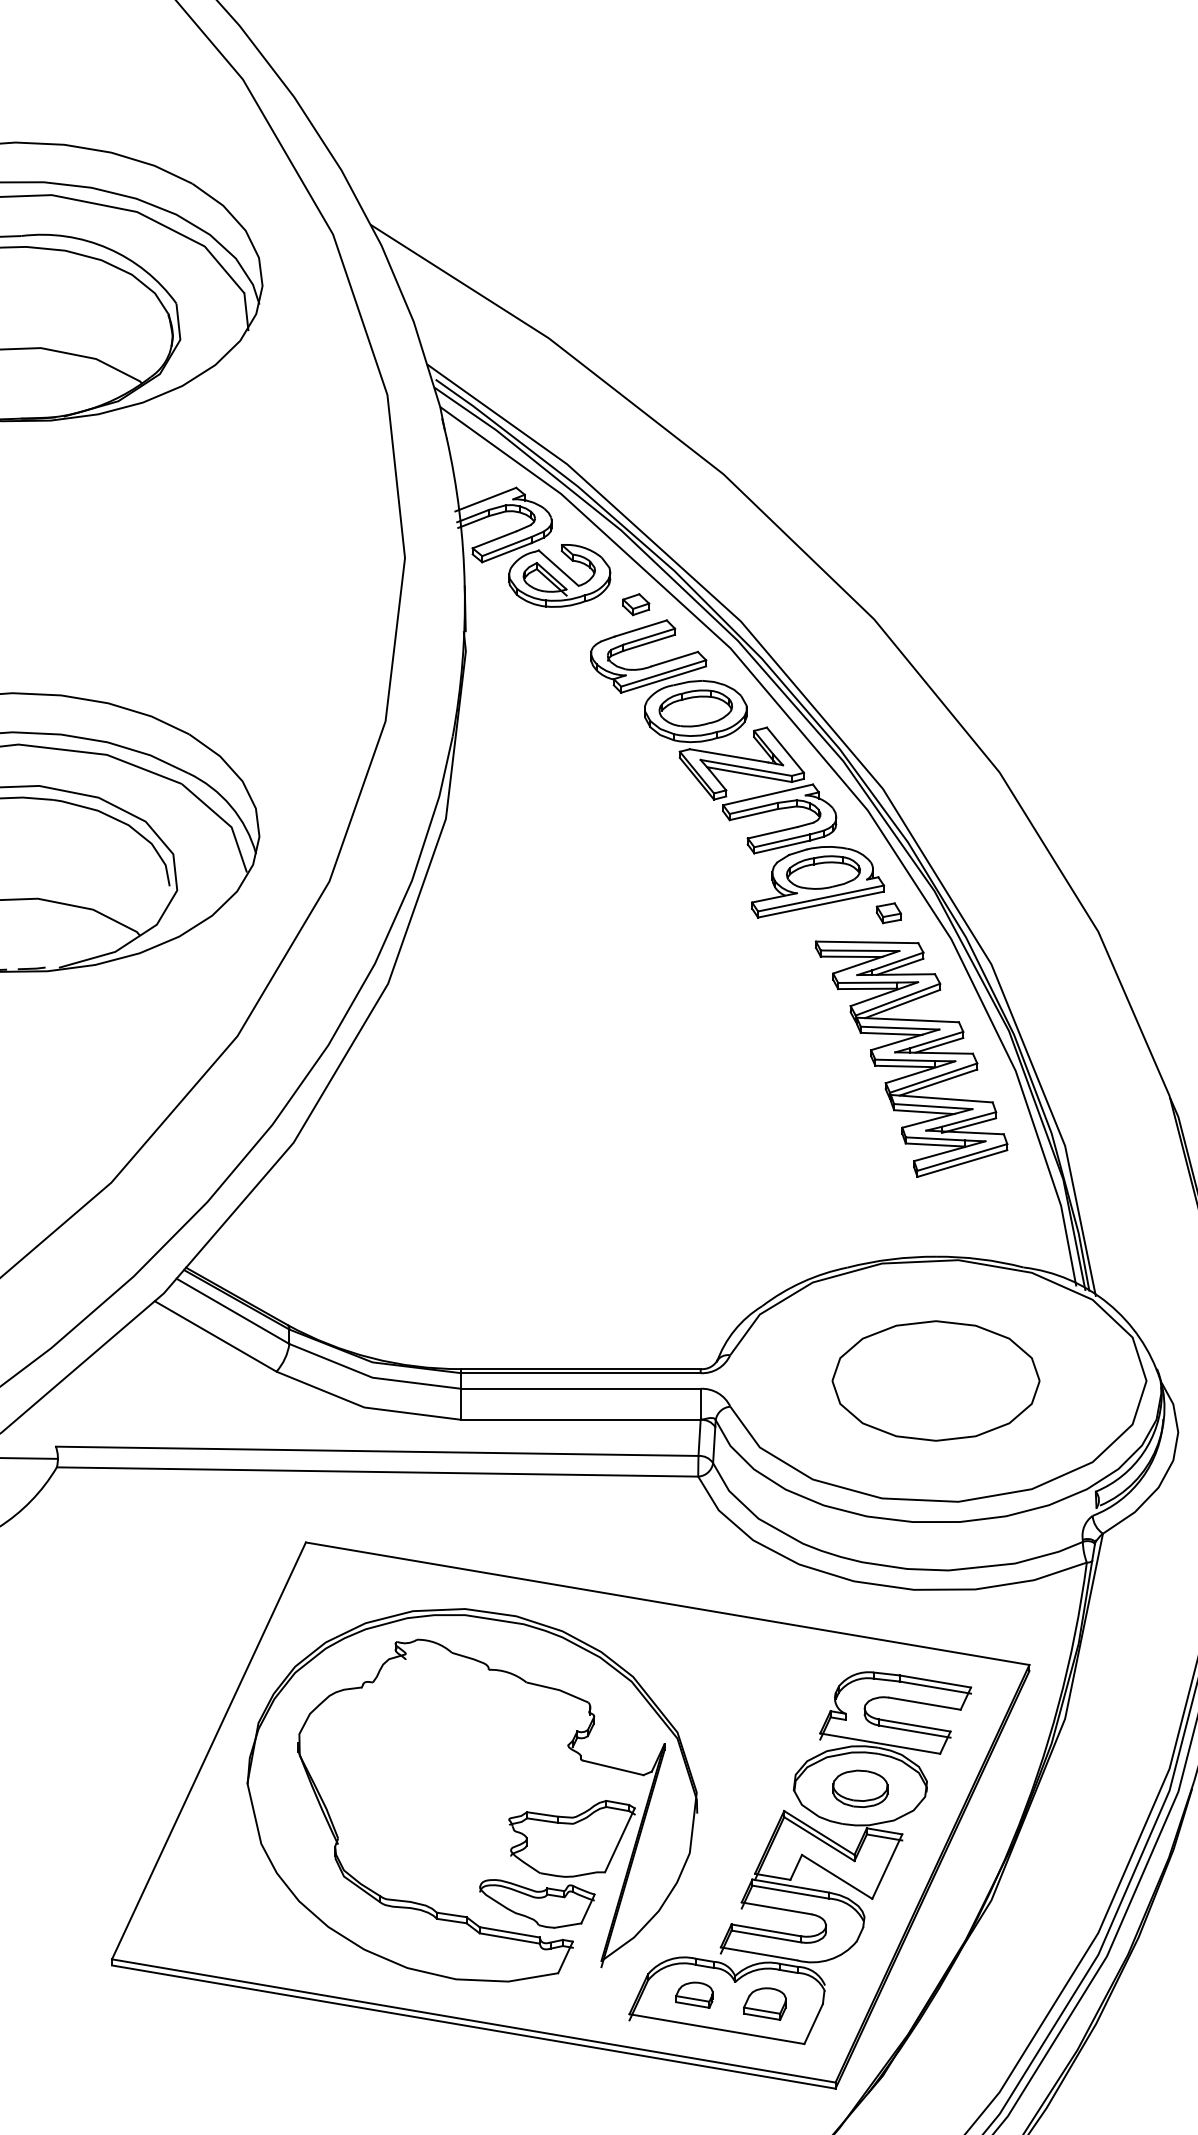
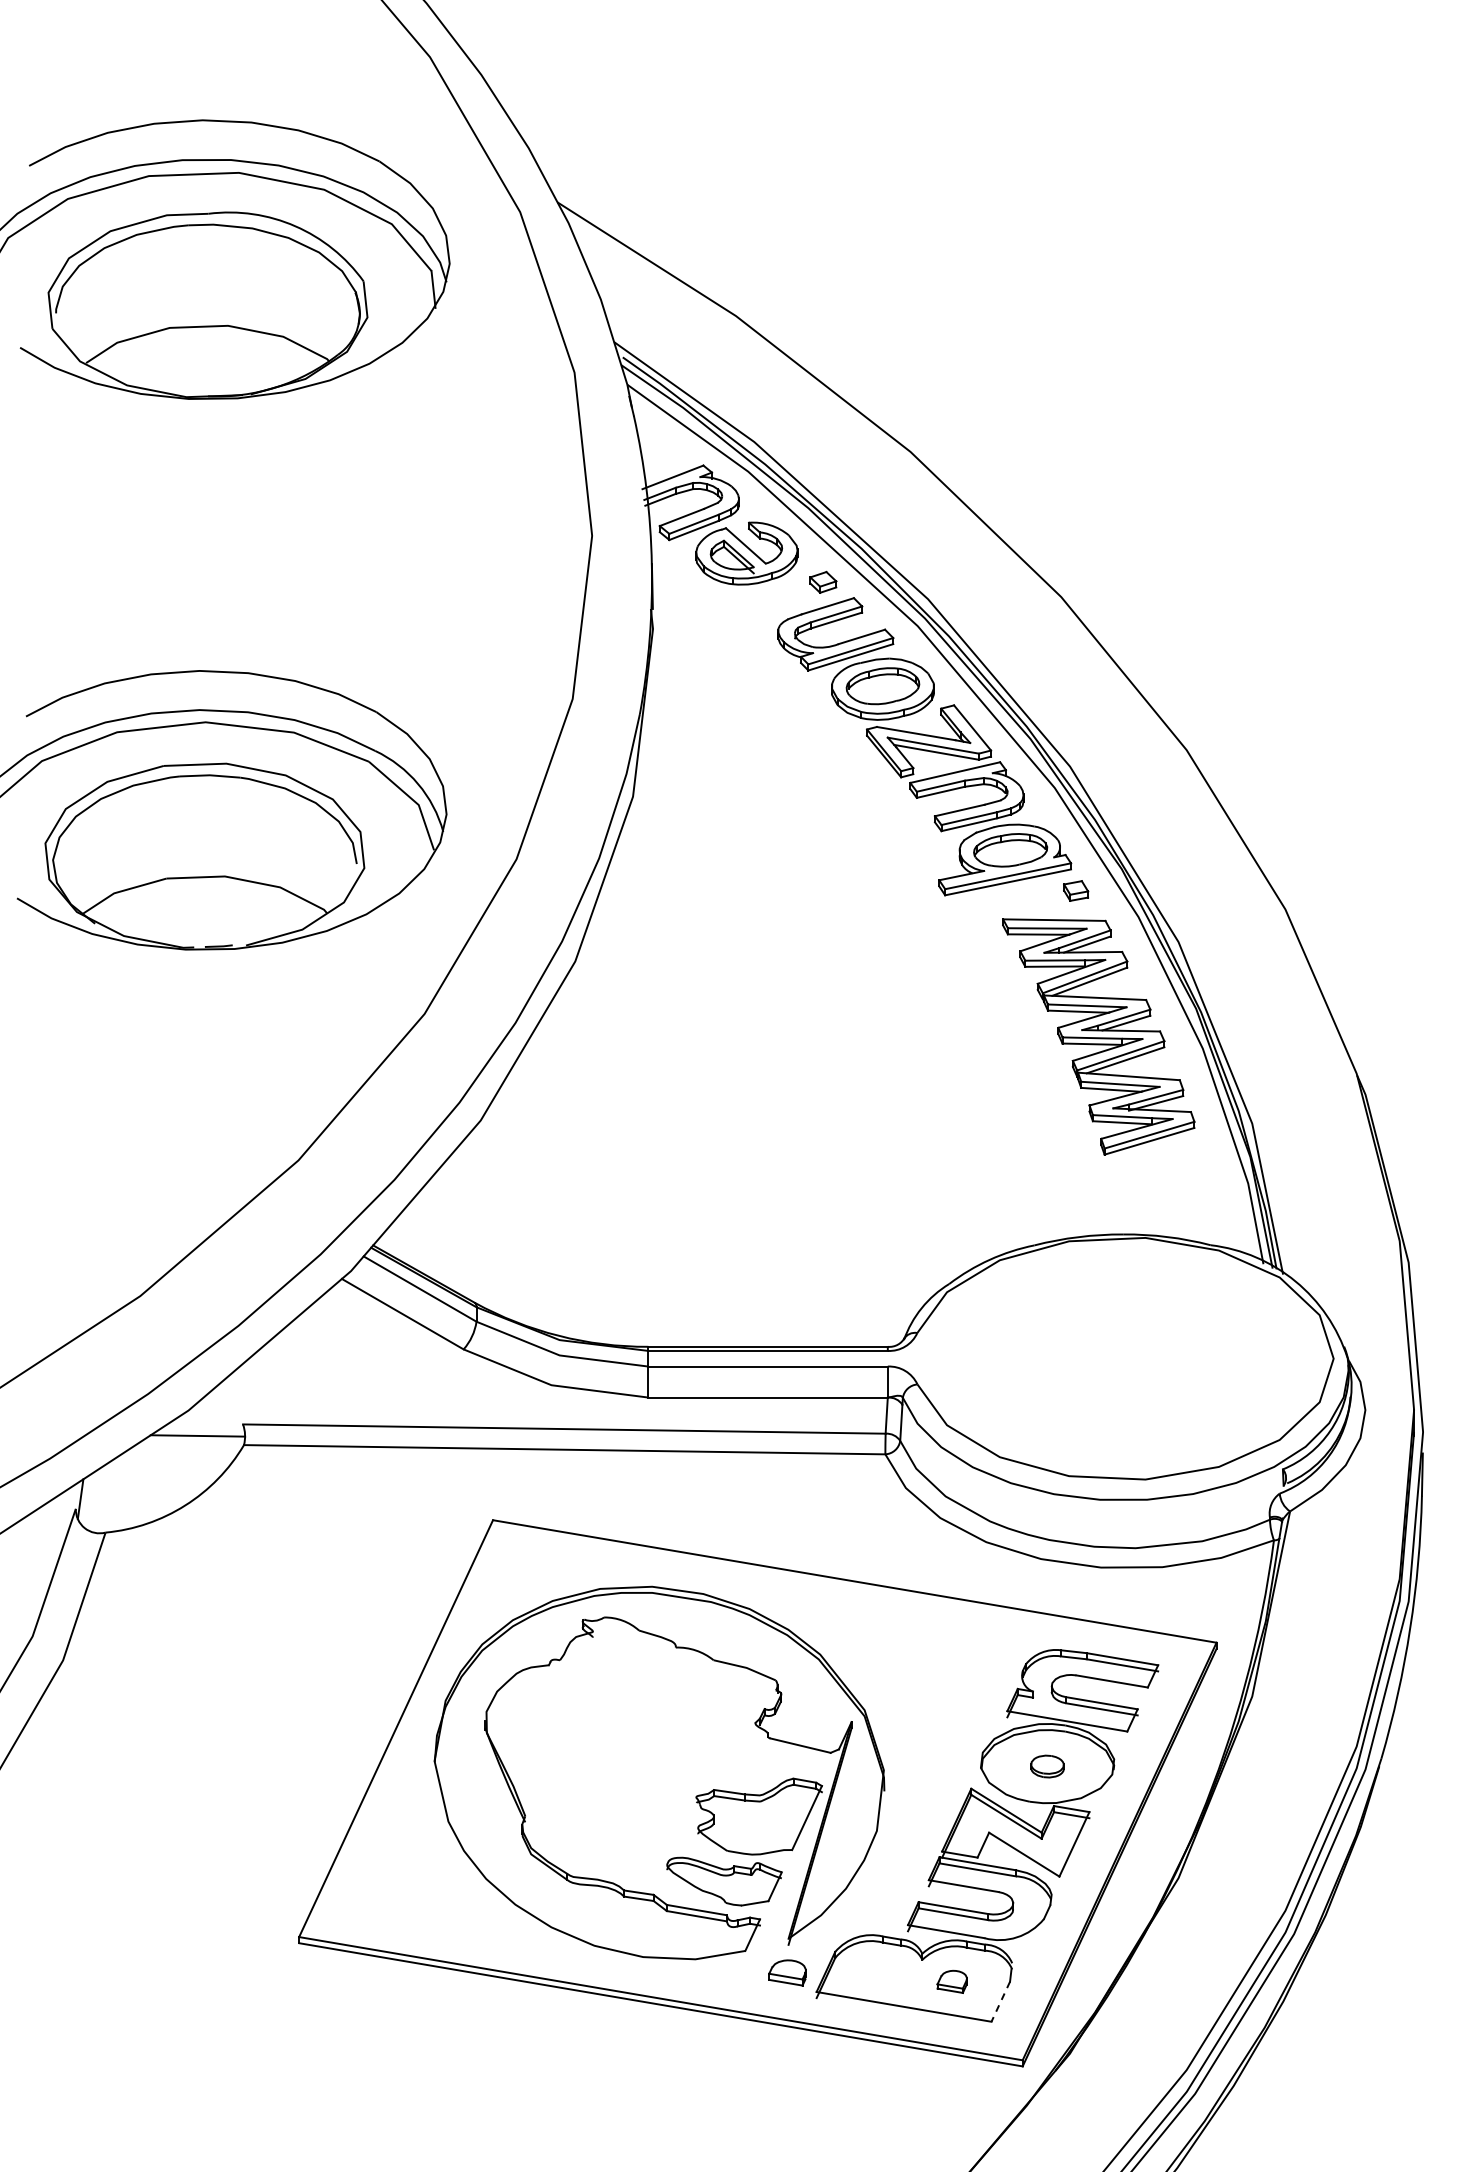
part: (935, 1380) -> (1122, 1358), removed
part: (860, 1788) -> (1047, 1766), size x0.6
part: (694, 1994) -> (787, 1972), moved
part: (765, 2003) -> (952, 1981), size x0.7
line: (813, 2024) -> (1000, 2002), solid -> dashed

